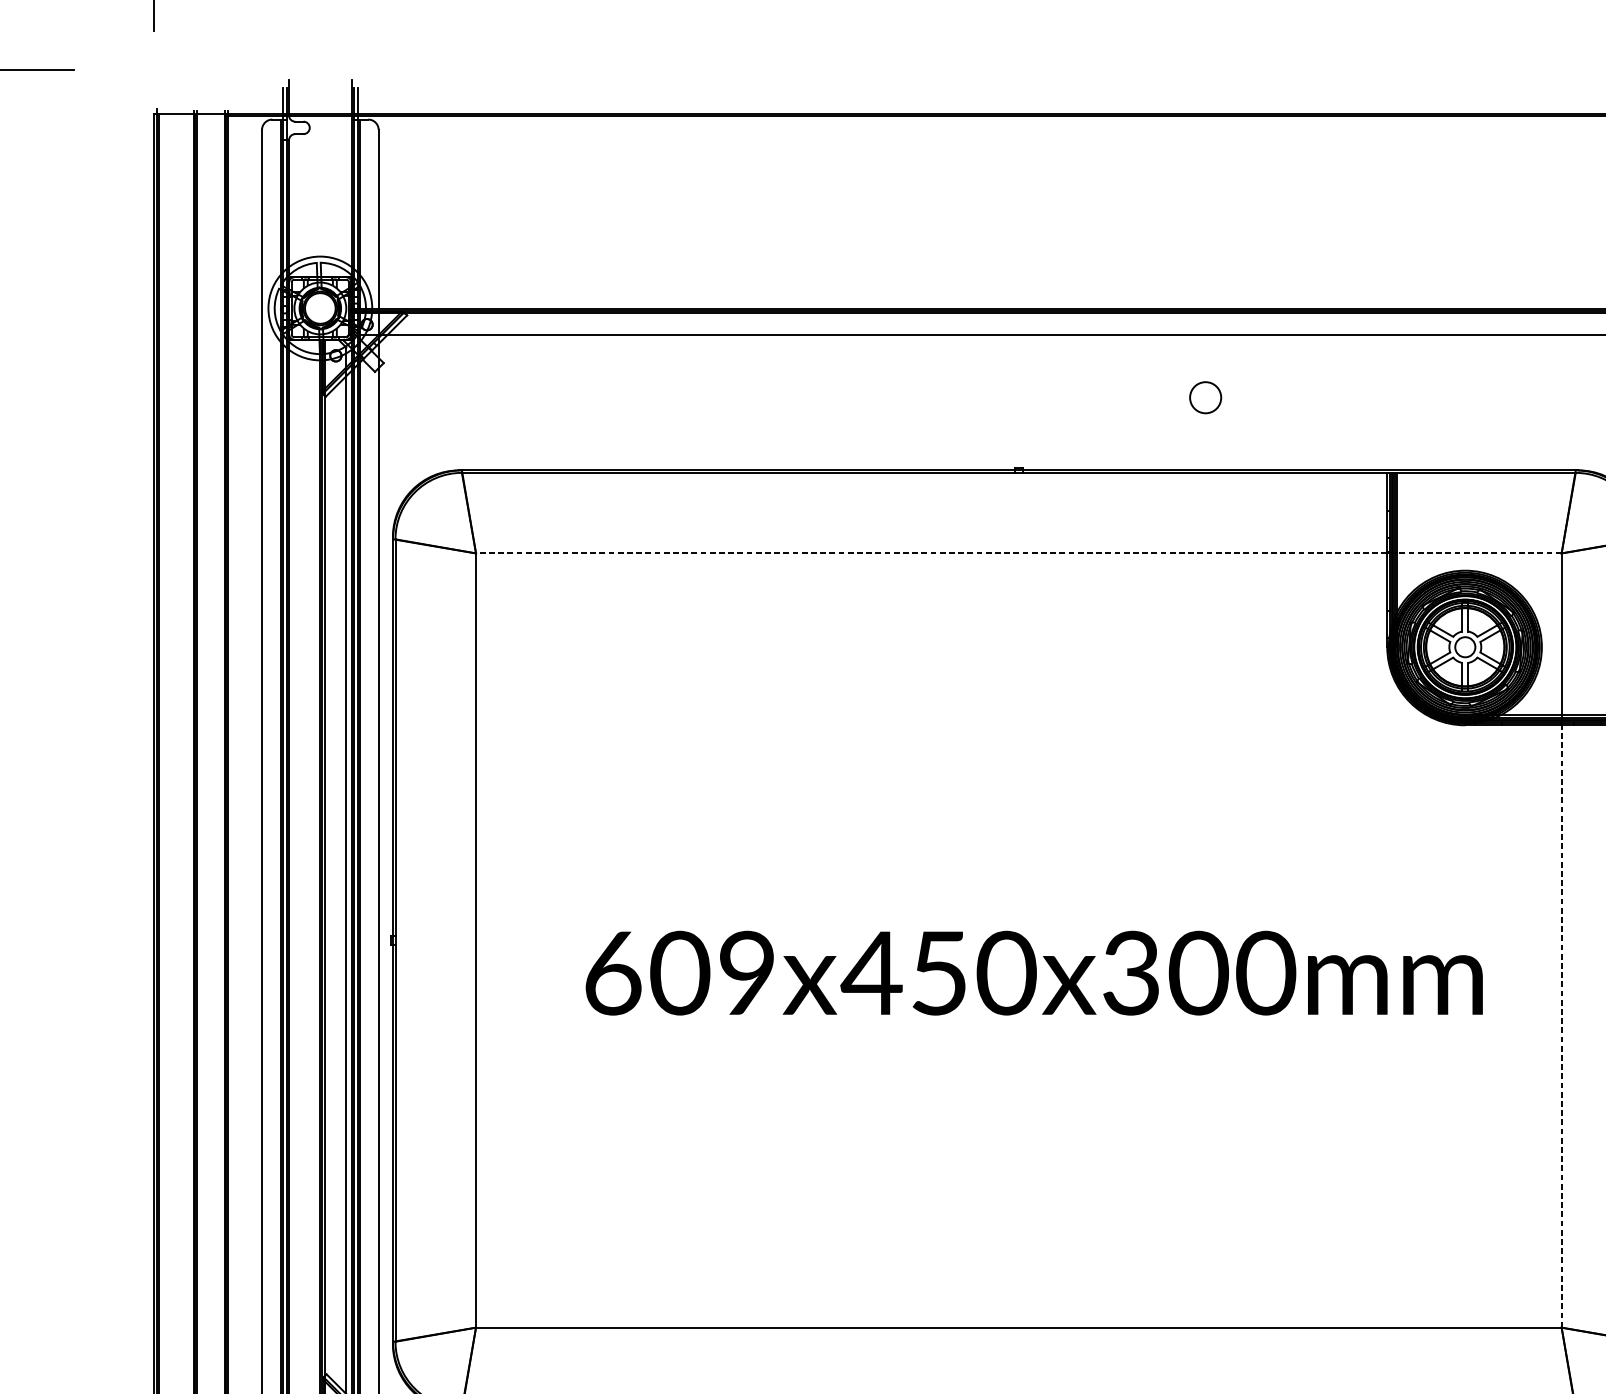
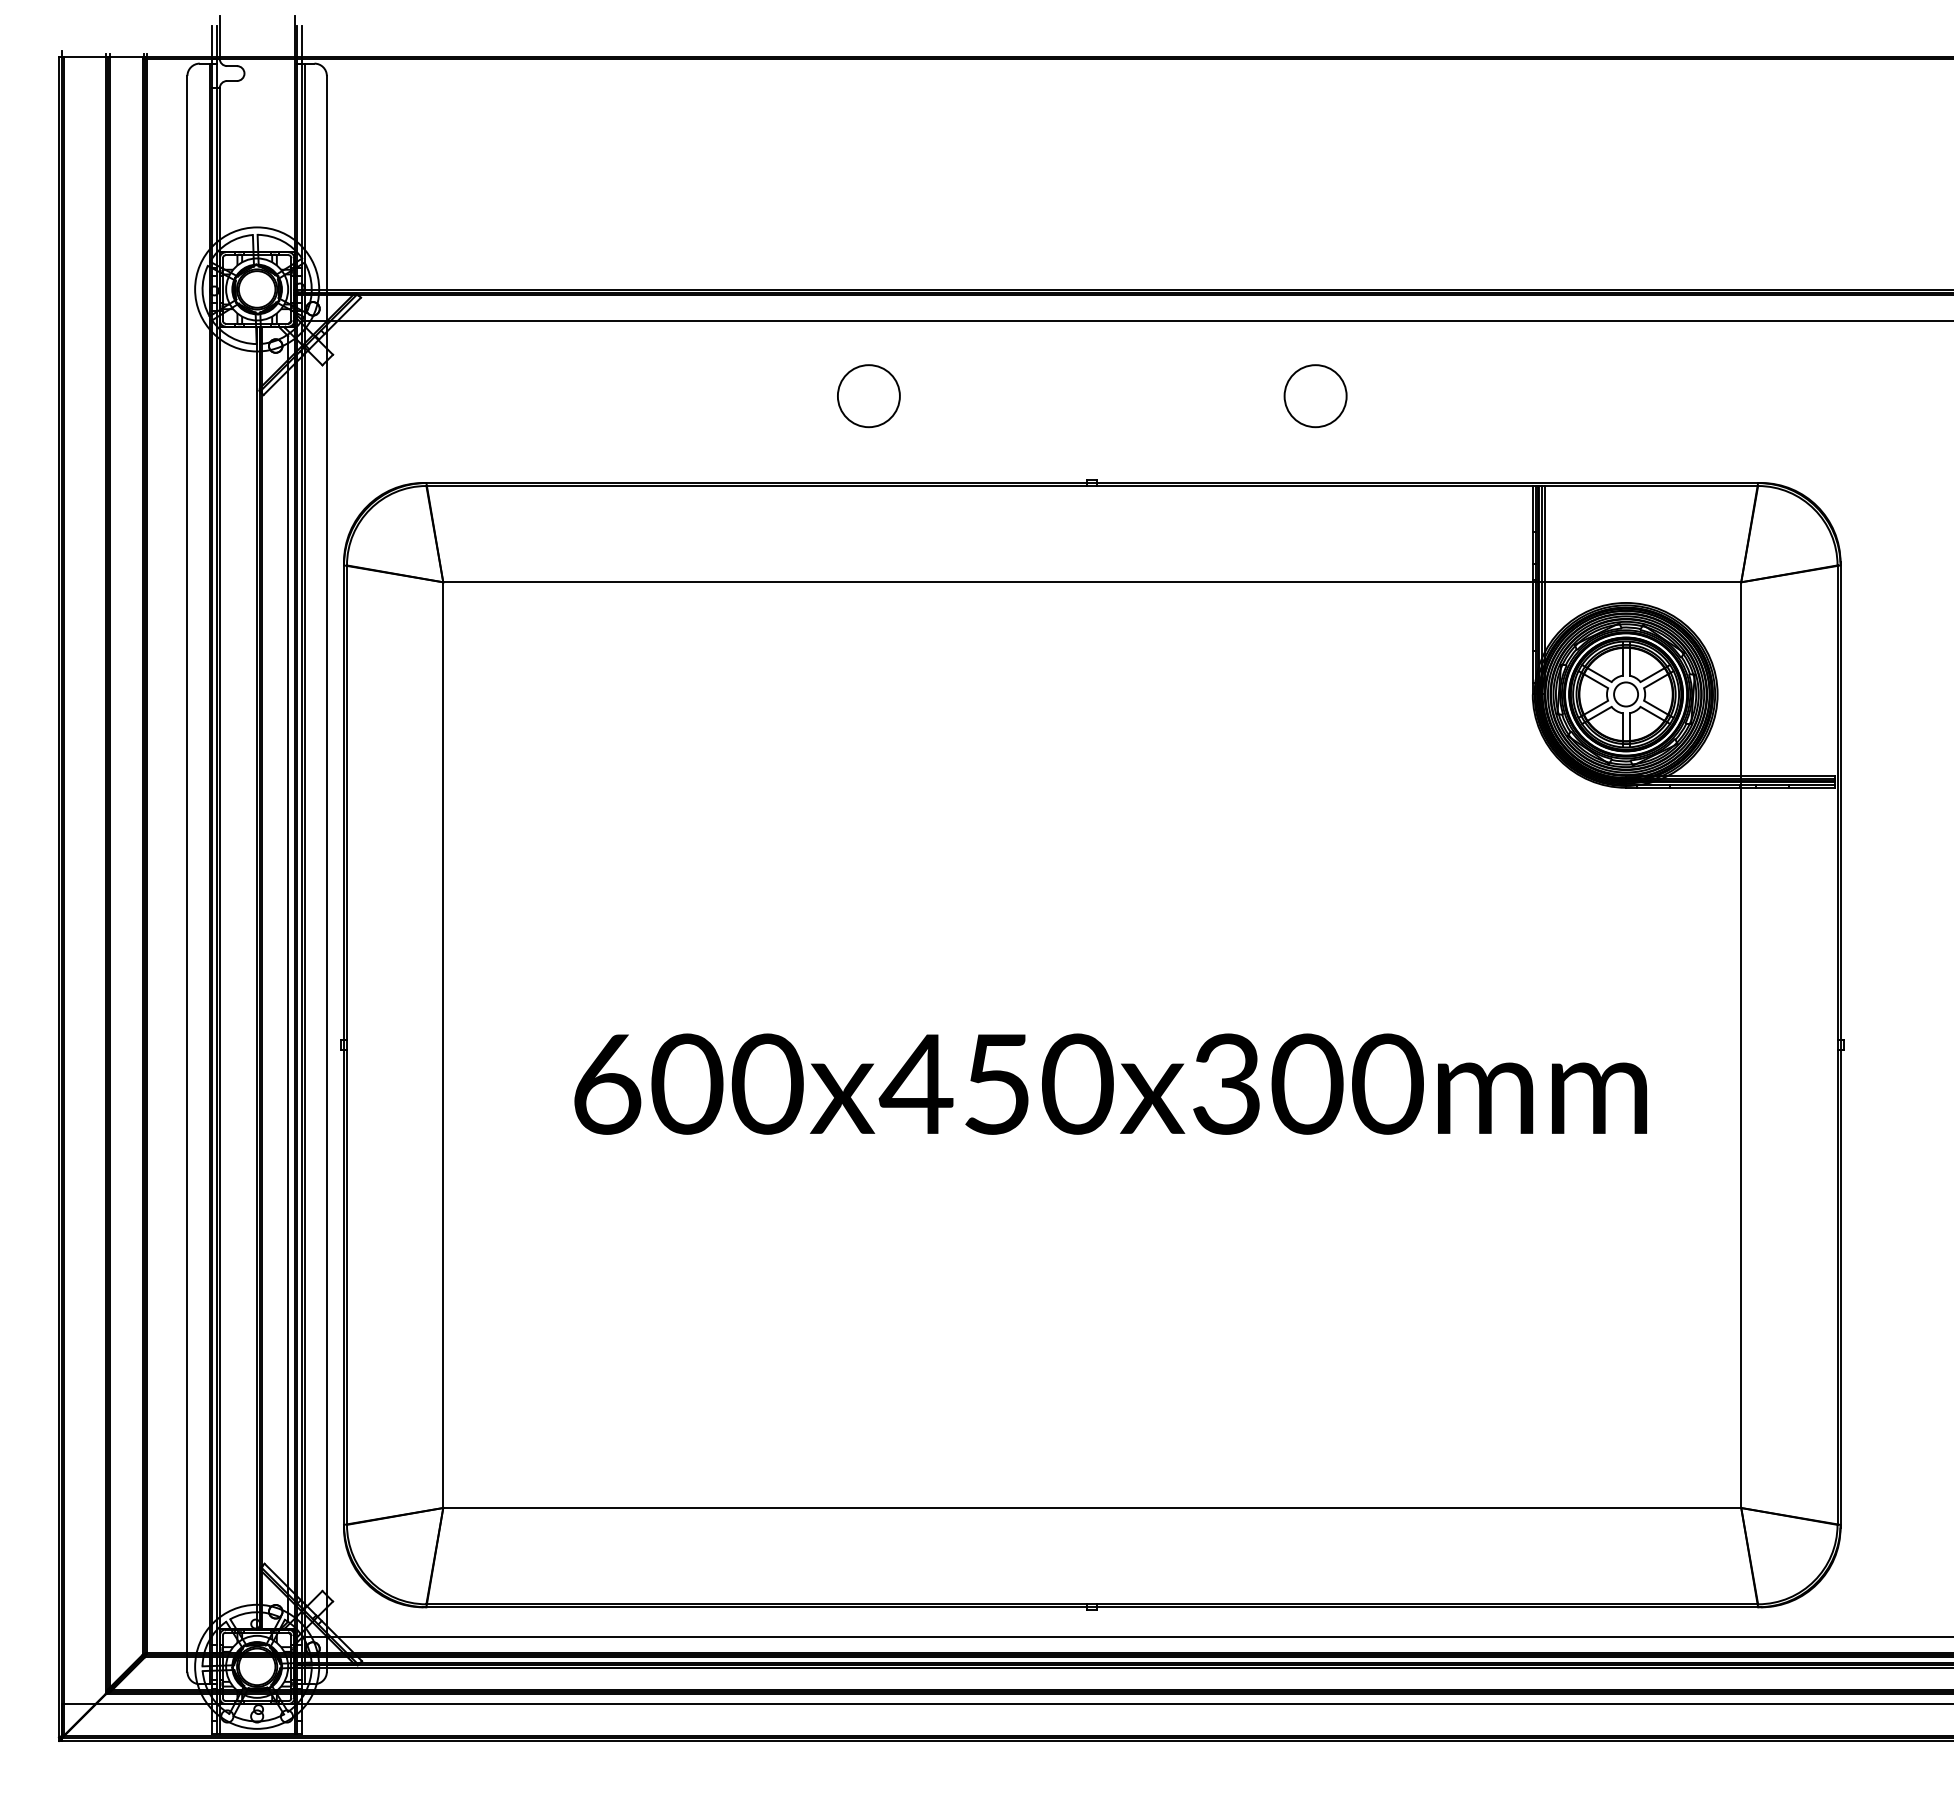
circle: (831, 398) -> (868, 396), added
circle: (1205, 398) -> (1315, 396), size x1.67
line: (932, 553) -> (988, 582), dashed -> solid
line: (1479, 553) -> (1642, 582), dashed -> solid
text: (747, 973) -> (767, 1084), 609x450x300mm -> 600x450x300mm
line: (1561, 1026) -> (1741, 1147), dashed -> solid

